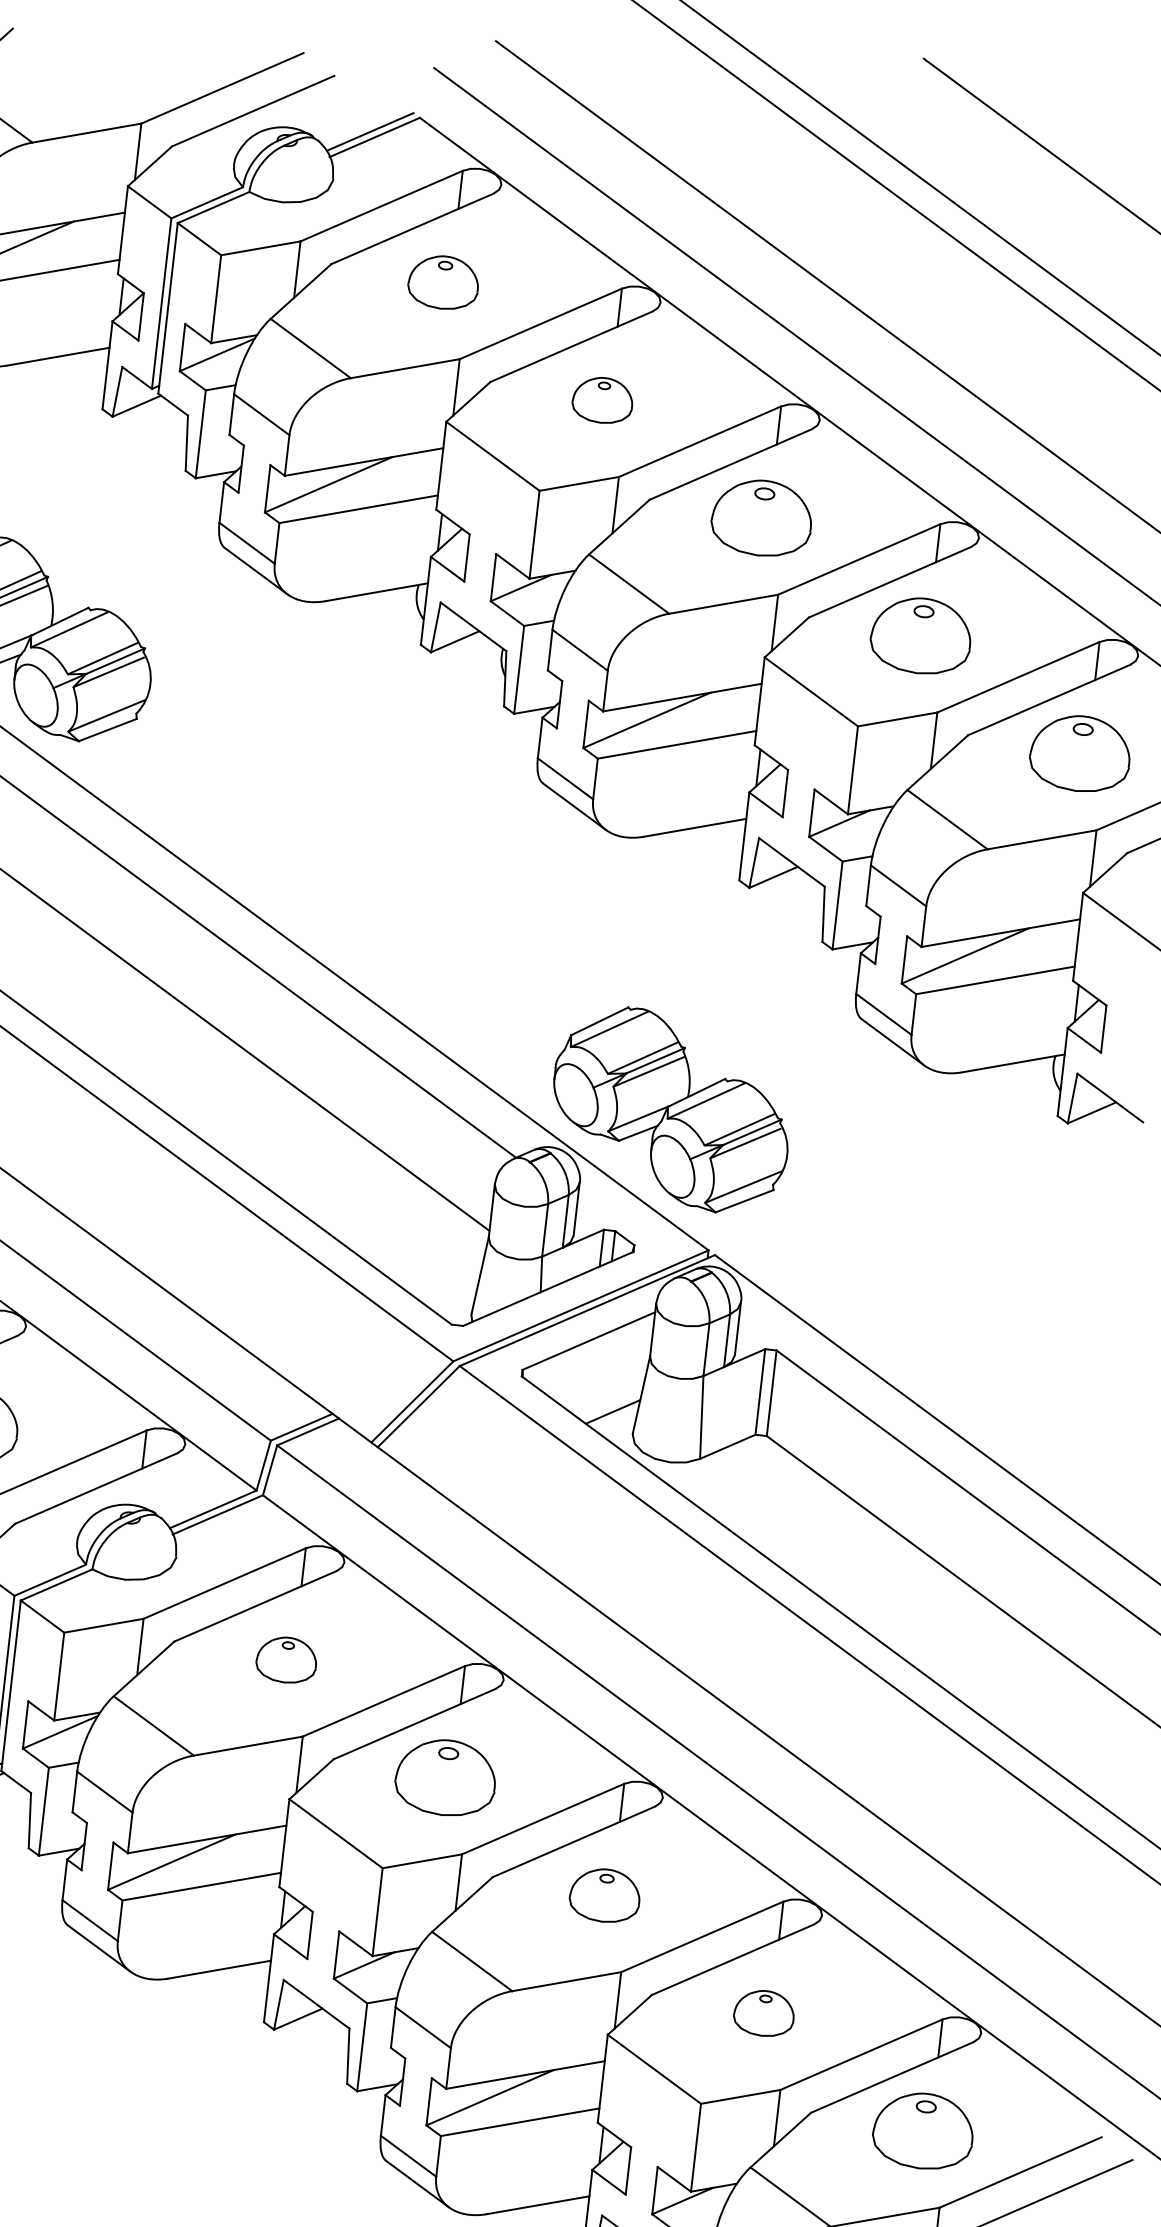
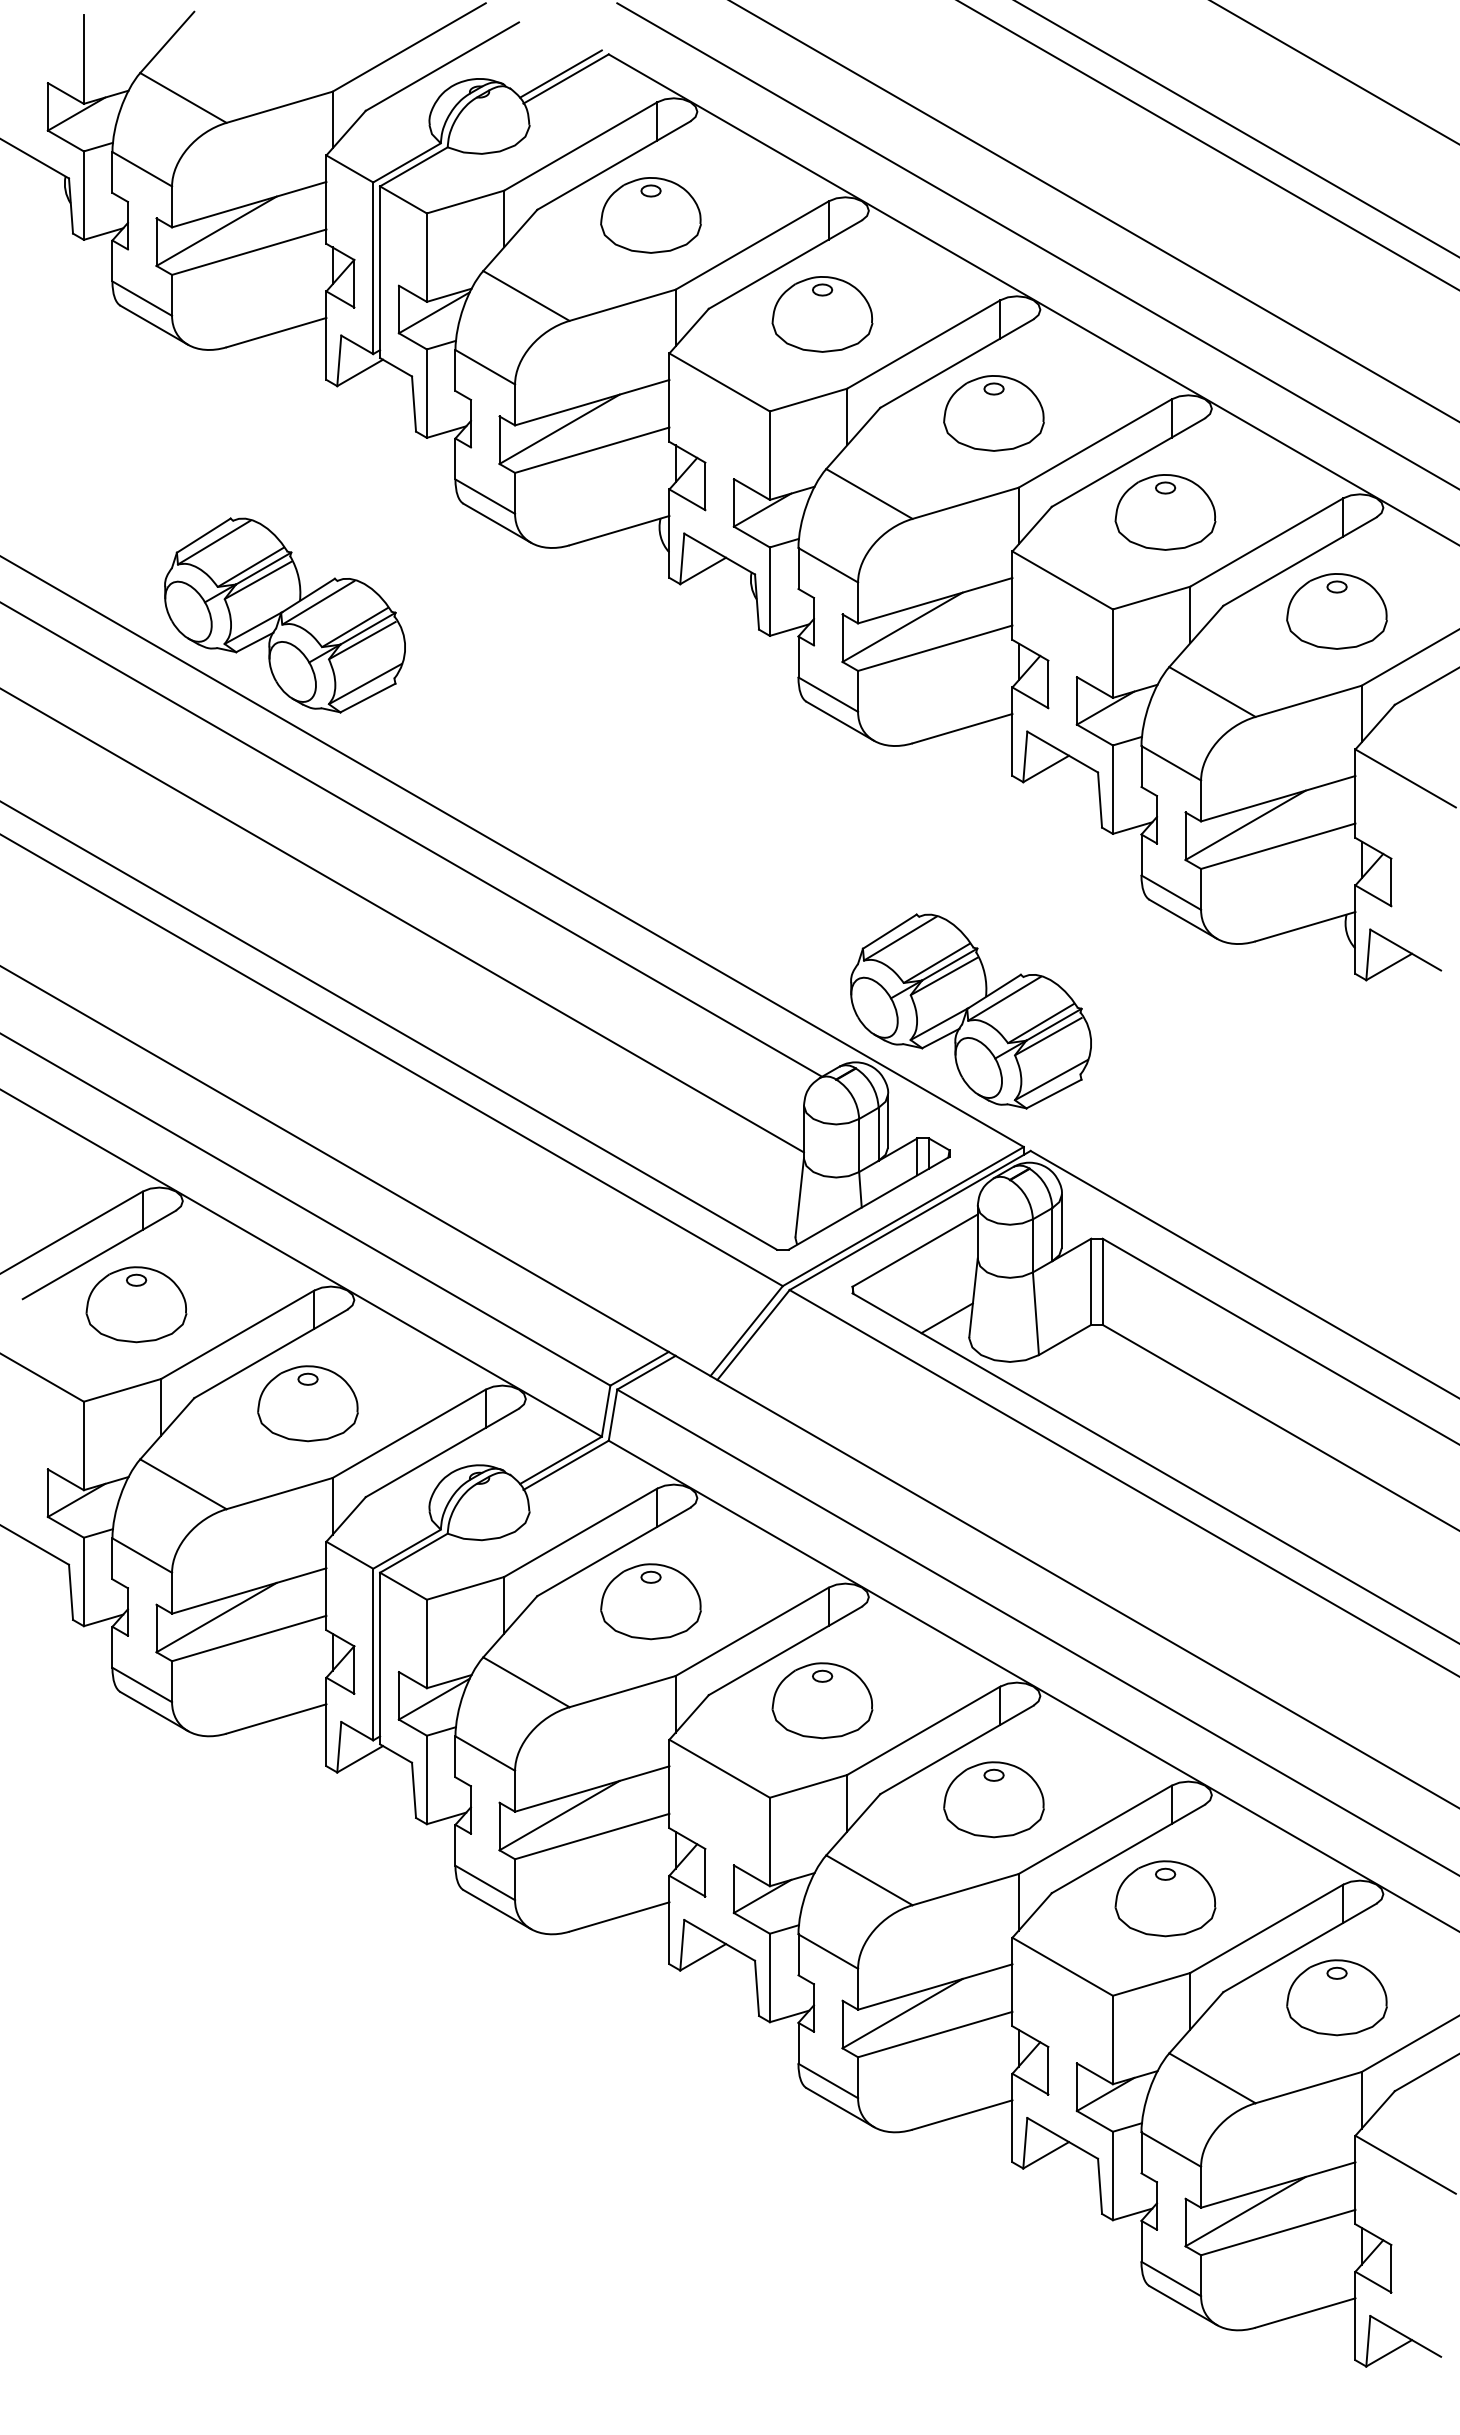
part: (443, 282) -> (650, 215), size x1.43
part: (602, 400) -> (822, 314), size x1.67
part: (286, 1659) -> (650, 1601), size x1.67
part: (604, 1895) -> (993, 1799), size x1.43
part: (764, 2013) -> (1165, 1898), size x1.67

